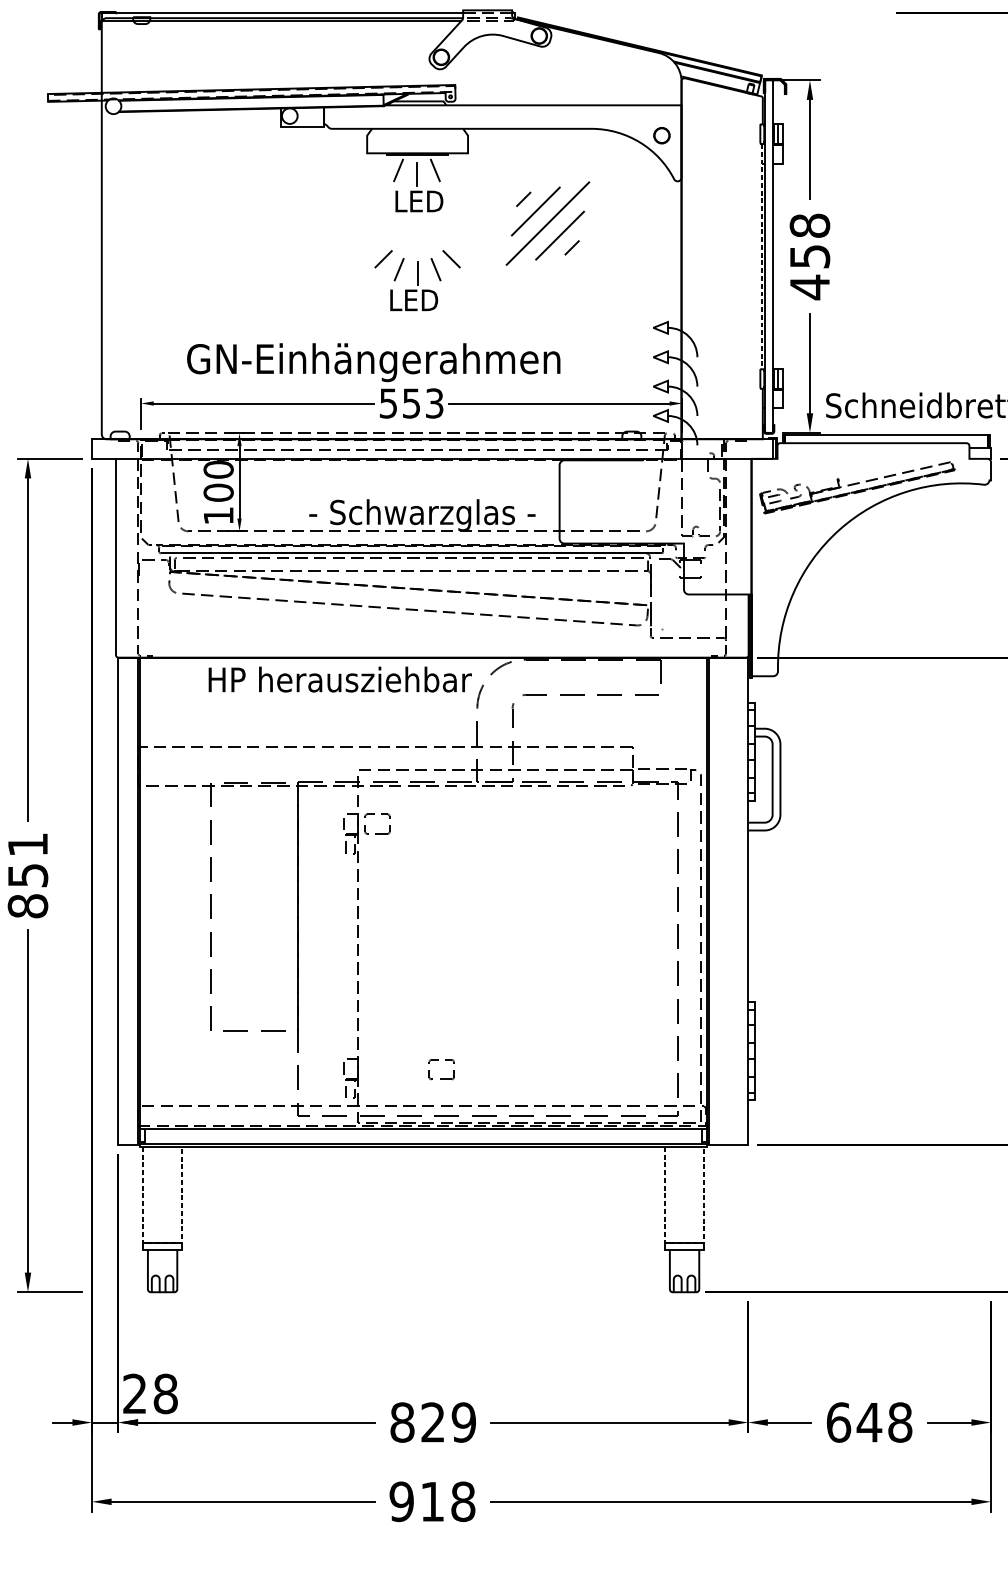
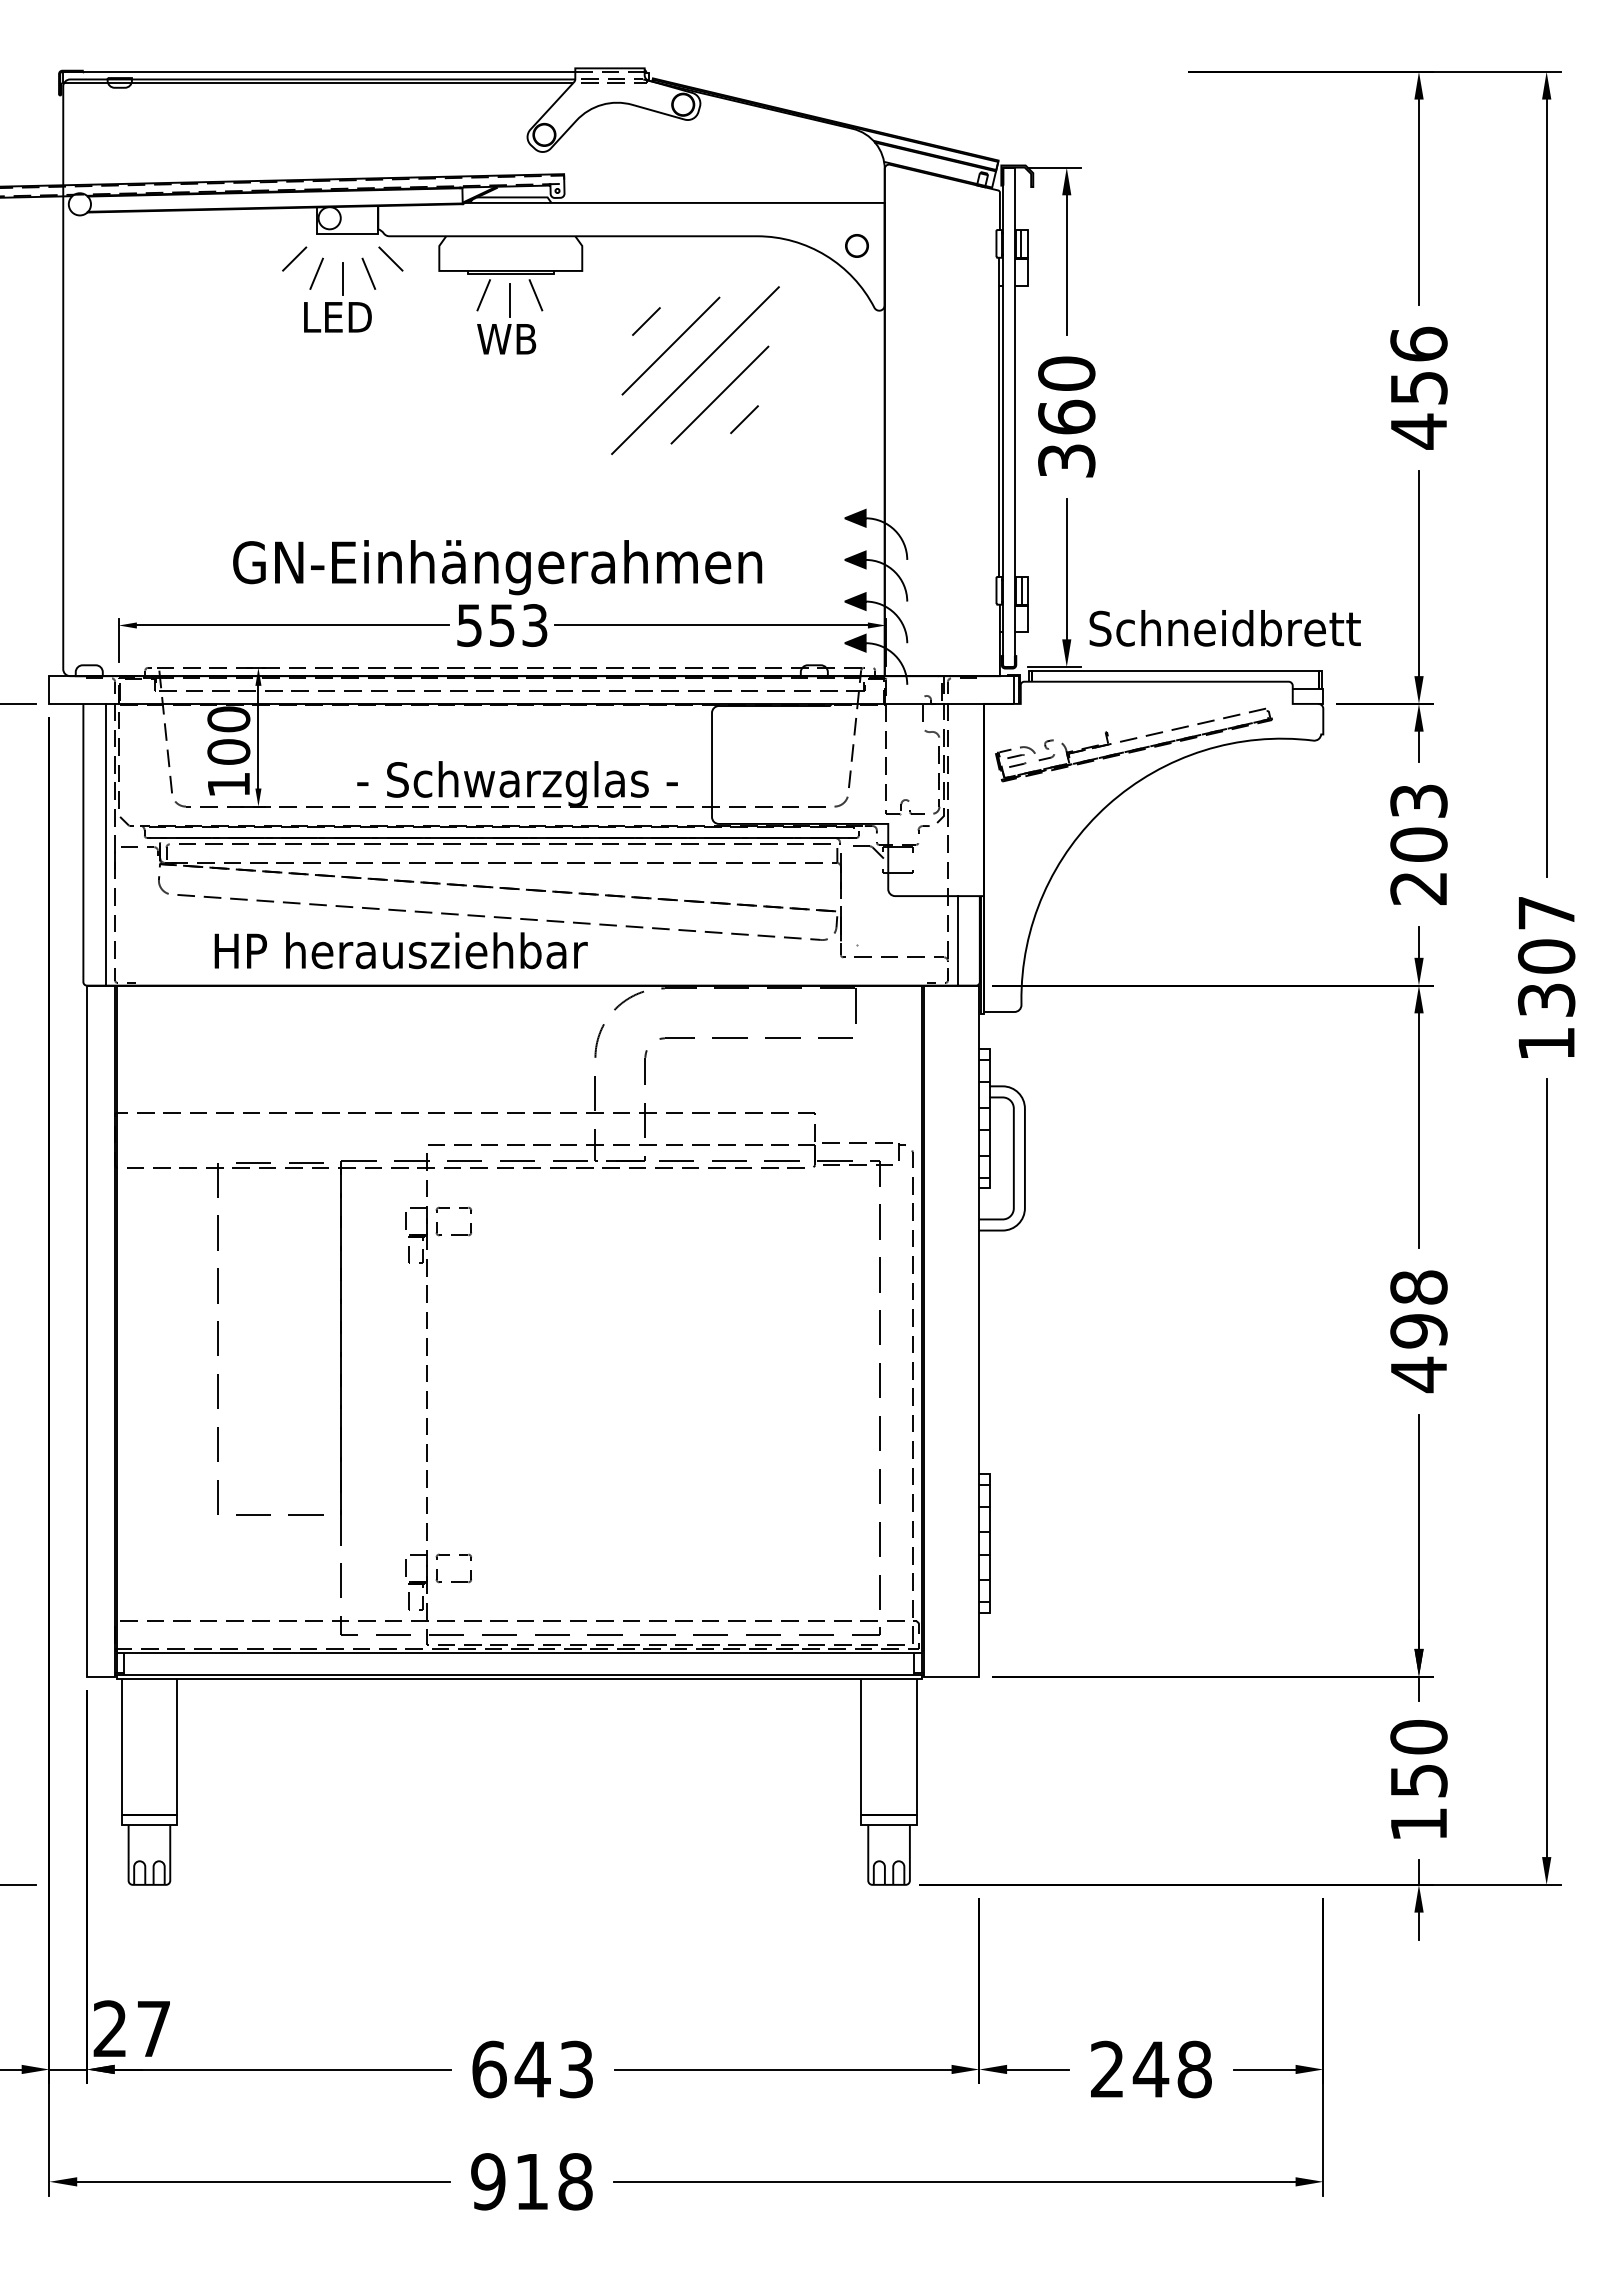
text: (418, 201) -> (512, 339), LED -> WB
part: (547, 223) -> (695, 370), size x1.43
line: (761, 256) -> (998, 417), dashed -> solid
text: (809, 256) -> (1066, 417), 458 -> 360
part: (417, 280) -> (342, 289), moved
fill: (660, 327) -> (854, 517), added
fill: (660, 356) -> (854, 559), added
text: (373, 362) -> (497, 567), moved
fill: (660, 386) -> (854, 601), added
fill: (660, 415) -> (854, 642), added
line: (131, 558) -> (105, 844), added
line: (732, 625) -> (957, 940), added
text: (339, 679) -> (400, 950), moved
part: (441, 1078) -> (453, 1581), moved
line: (162, 1243) -> (149, 1815), dashed -> solid
line: (684, 1243) -> (889, 1815), dashed -> solid
text: (166, 1393) -> (154, 2028), 28 -> 27
text: (432, 1422) -> (532, 2069), 829 -> 643
text: (838, 1422) -> (1107, 2069), 648 -> 248

